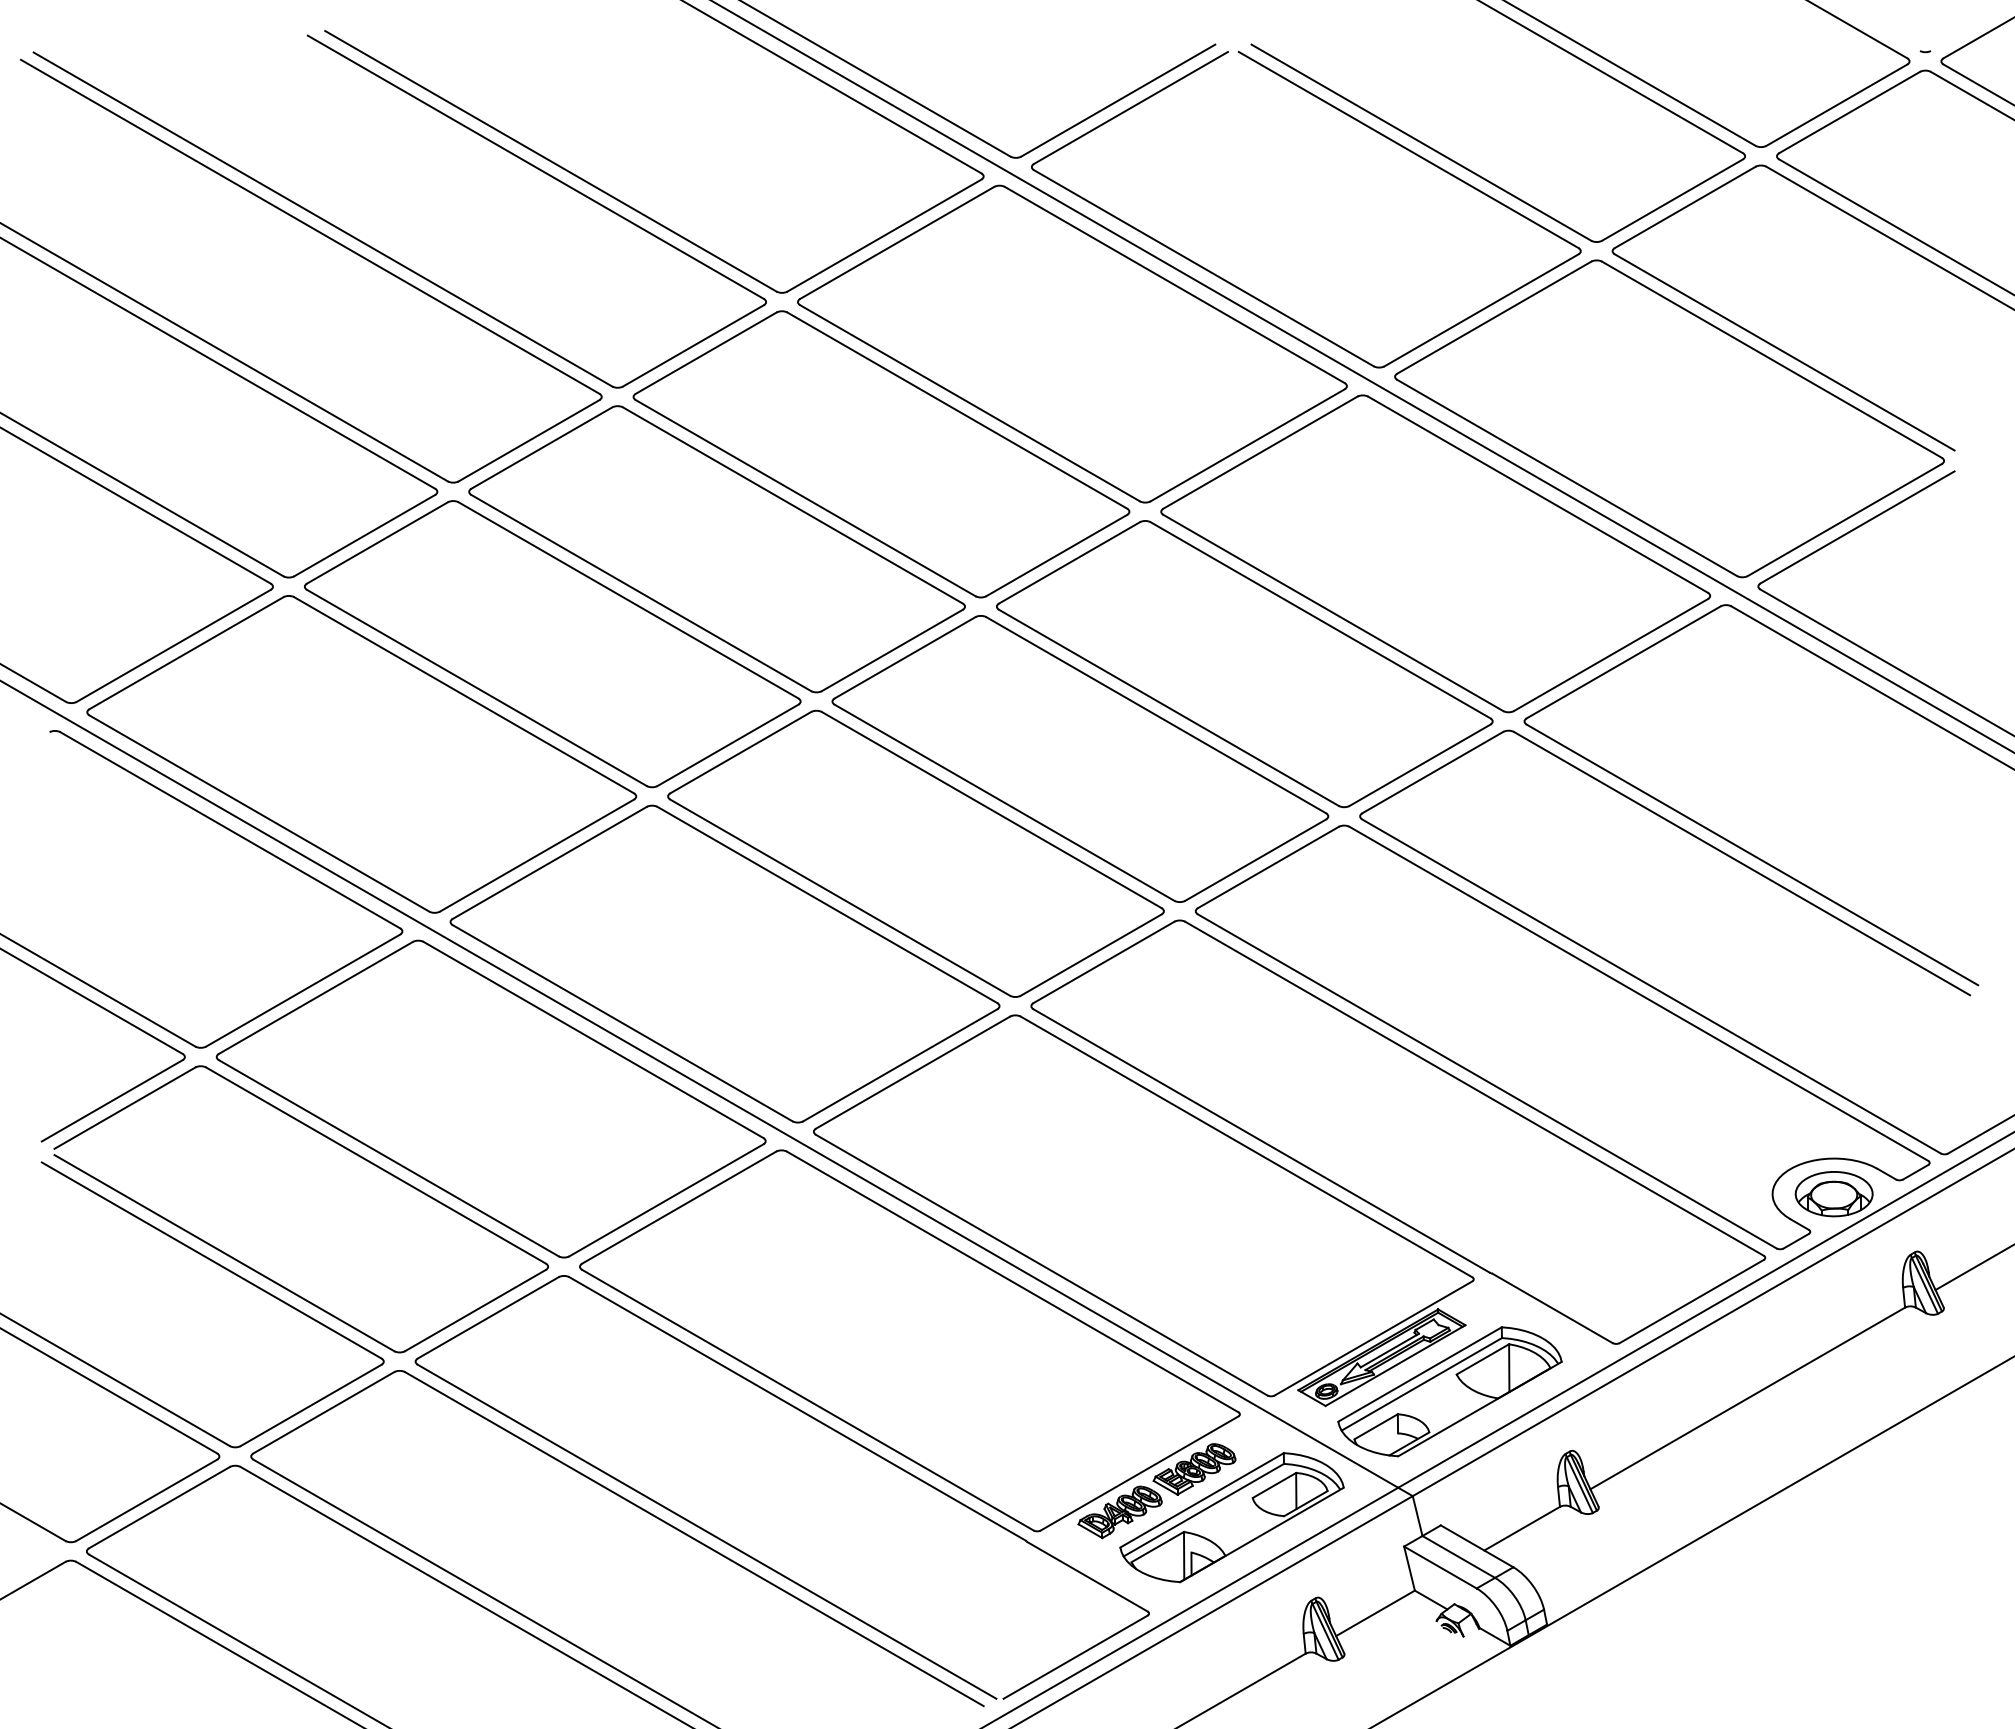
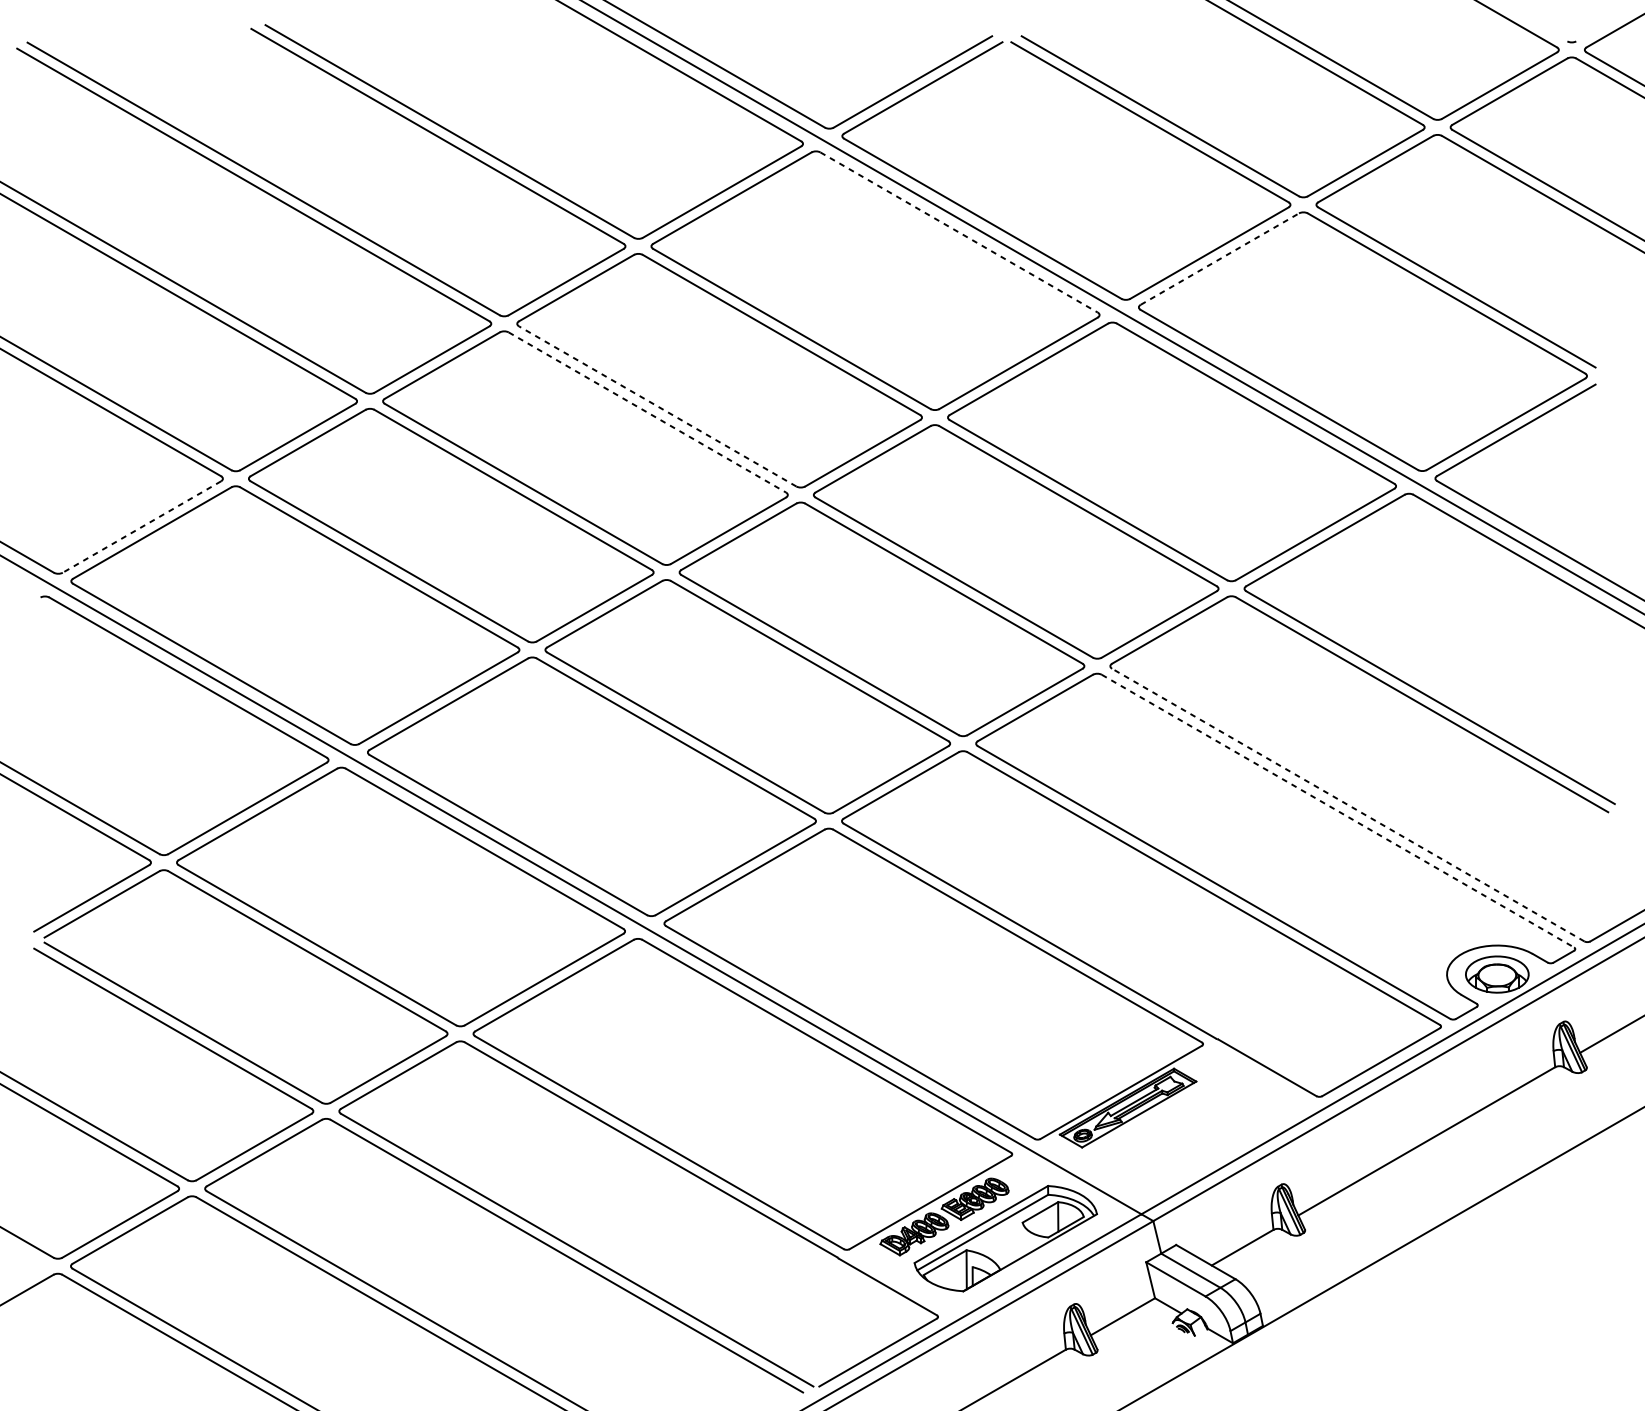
line: (1175, 285) -> (959, 232), solid -> dashed
line: (1494, 317) -> (1220, 258), solid -> dashed
line: (805, 497) -> (657, 405), solid -> dashed
line: (793, 505) -> (647, 412), solid -> dashed
line: (173, 645) -> (141, 526), solid -> dashed
line: (1651, 986) -> (1348, 805), solid -> dashed
line: (1639, 994) -> (1338, 811), solid -> dashed
part: (1449, 1391) -> (1183, 1135), removed

